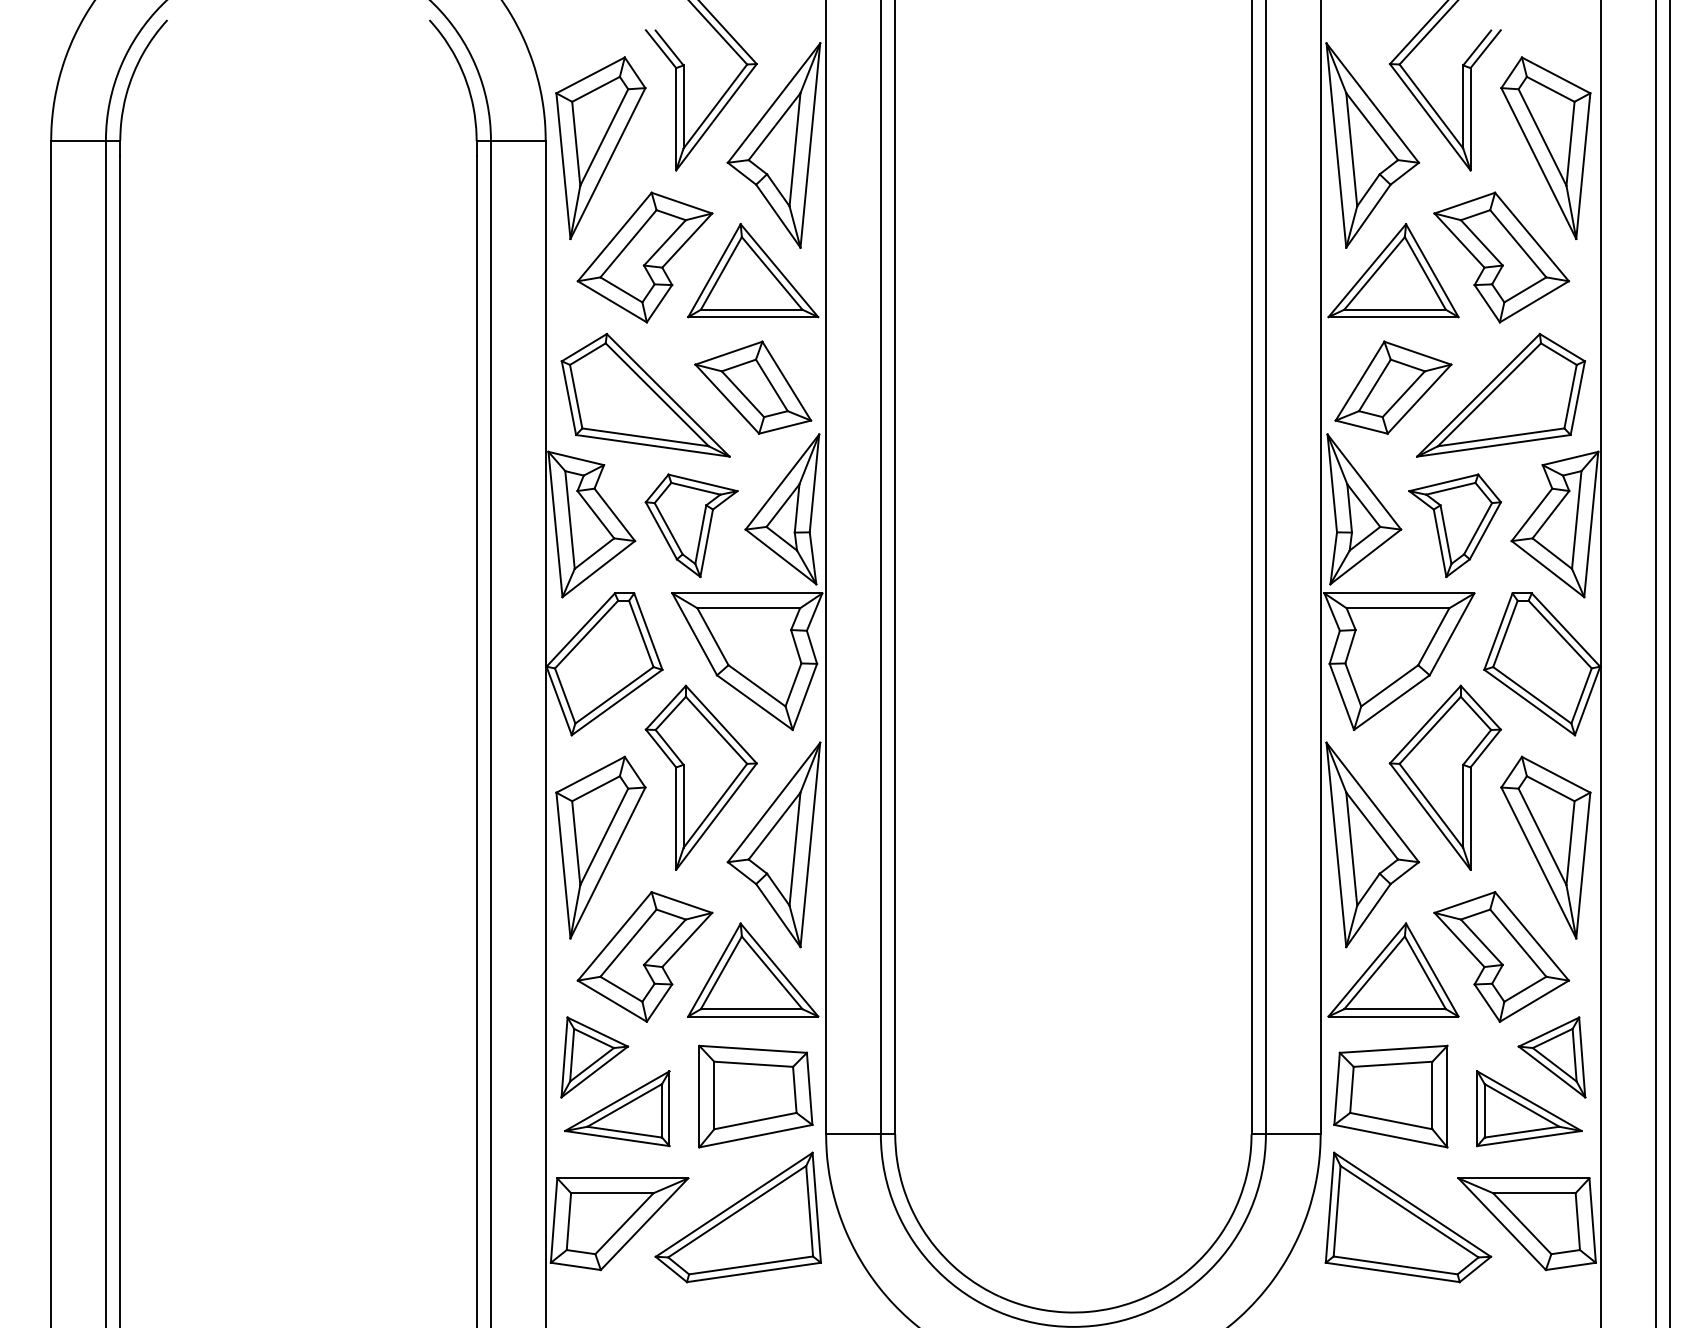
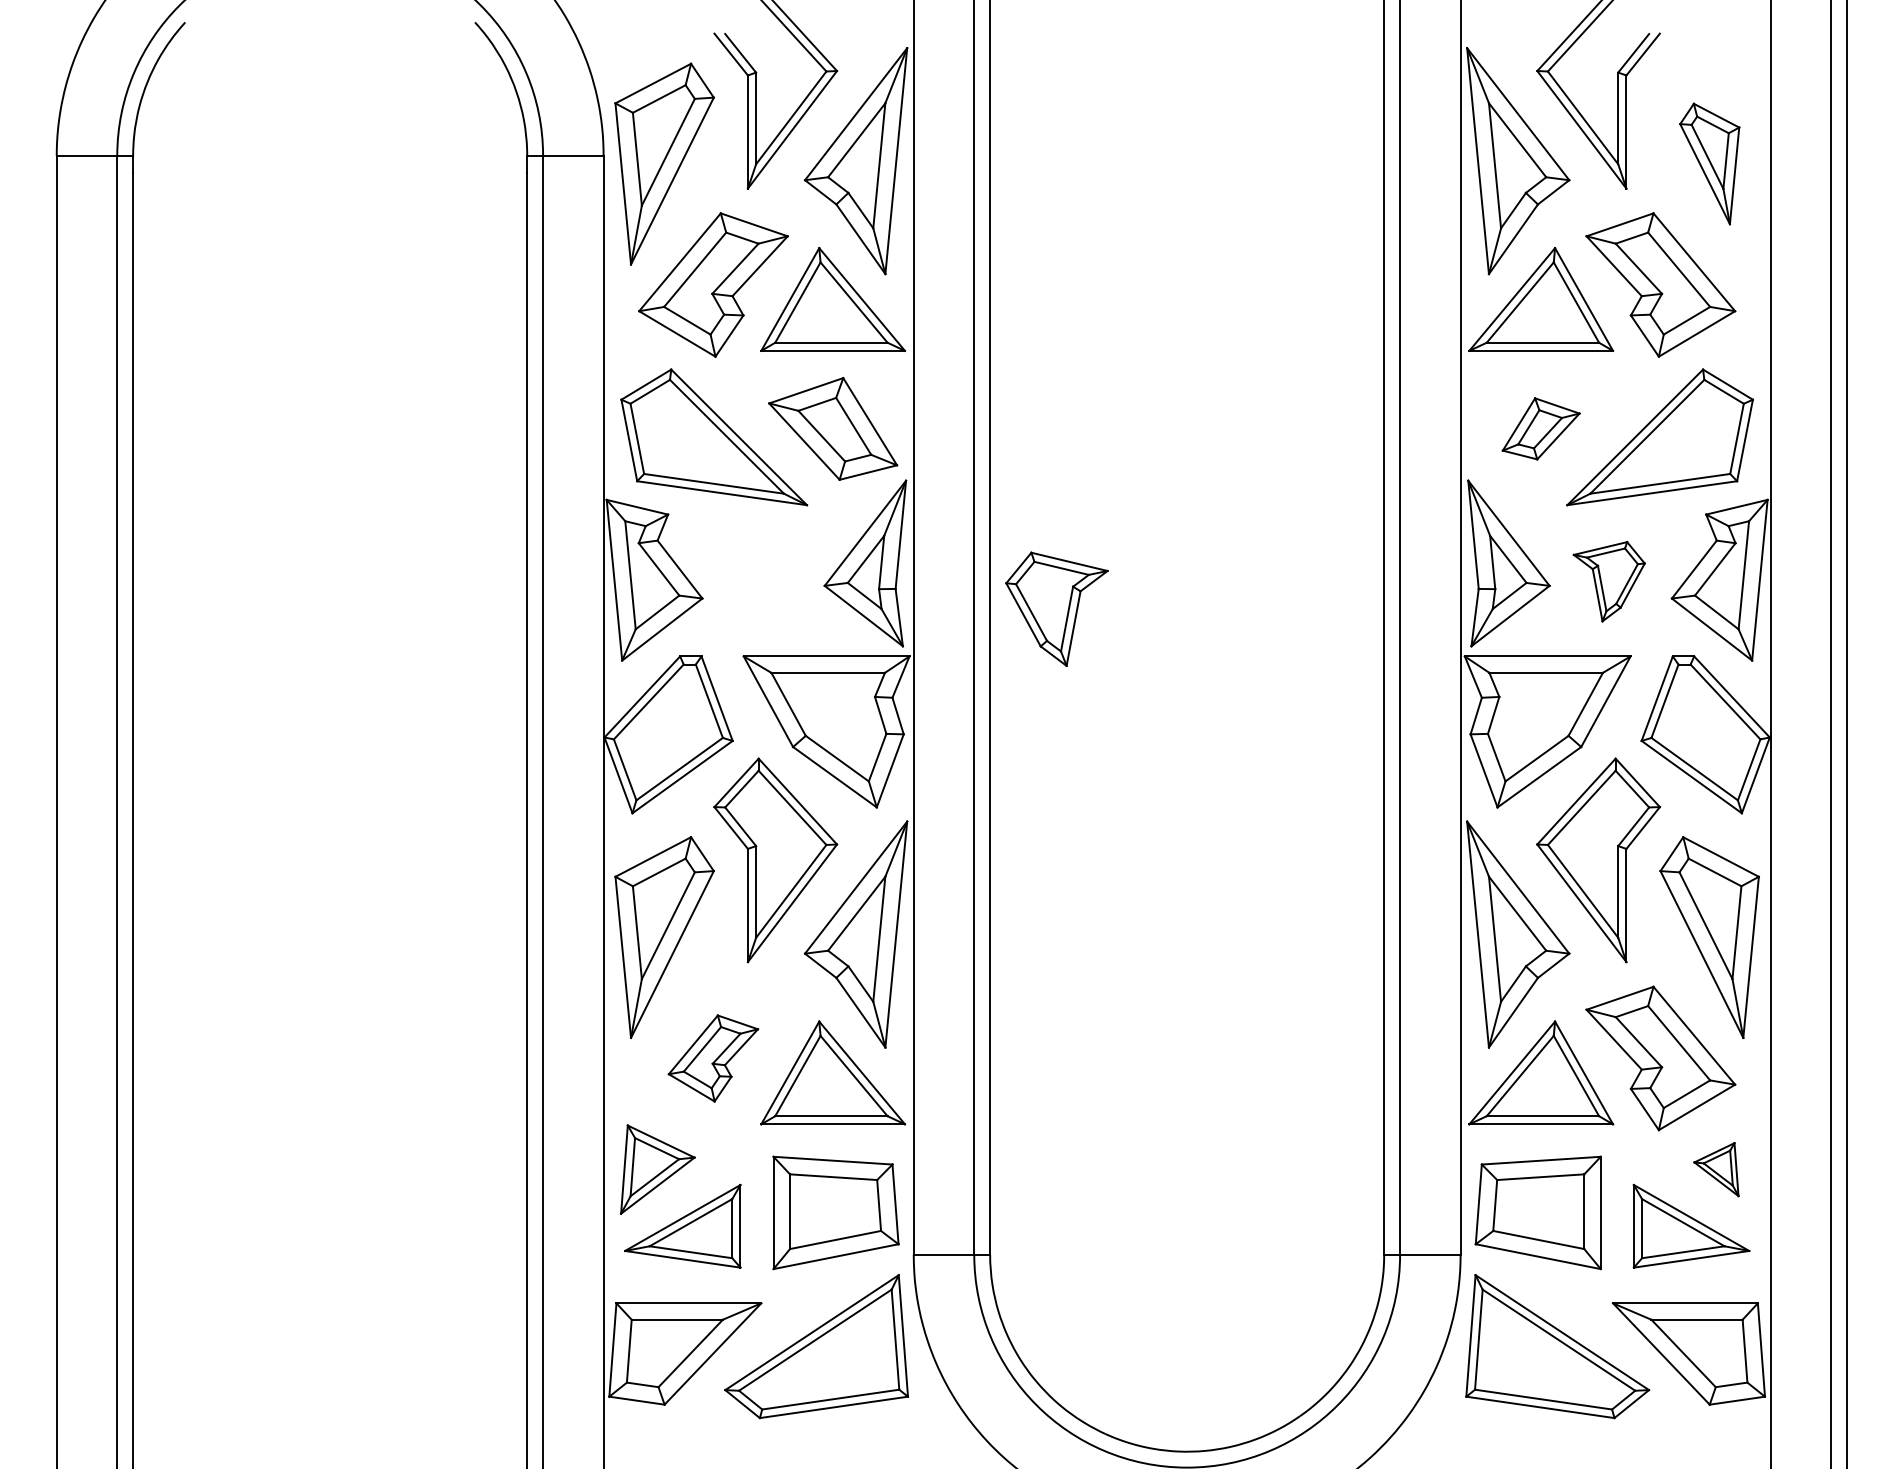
part: (1545, 147) -> (1709, 163), size x0.6
part: (1393, 387) -> (1541, 428), size x0.6
part: (691, 525) -> (1056, 608), moved
part: (1454, 525) -> (1608, 581), size x0.7
part: (644, 956) -> (712, 1057), size x0.6
part: (1551, 1057) -> (1715, 1169), size x0.6

